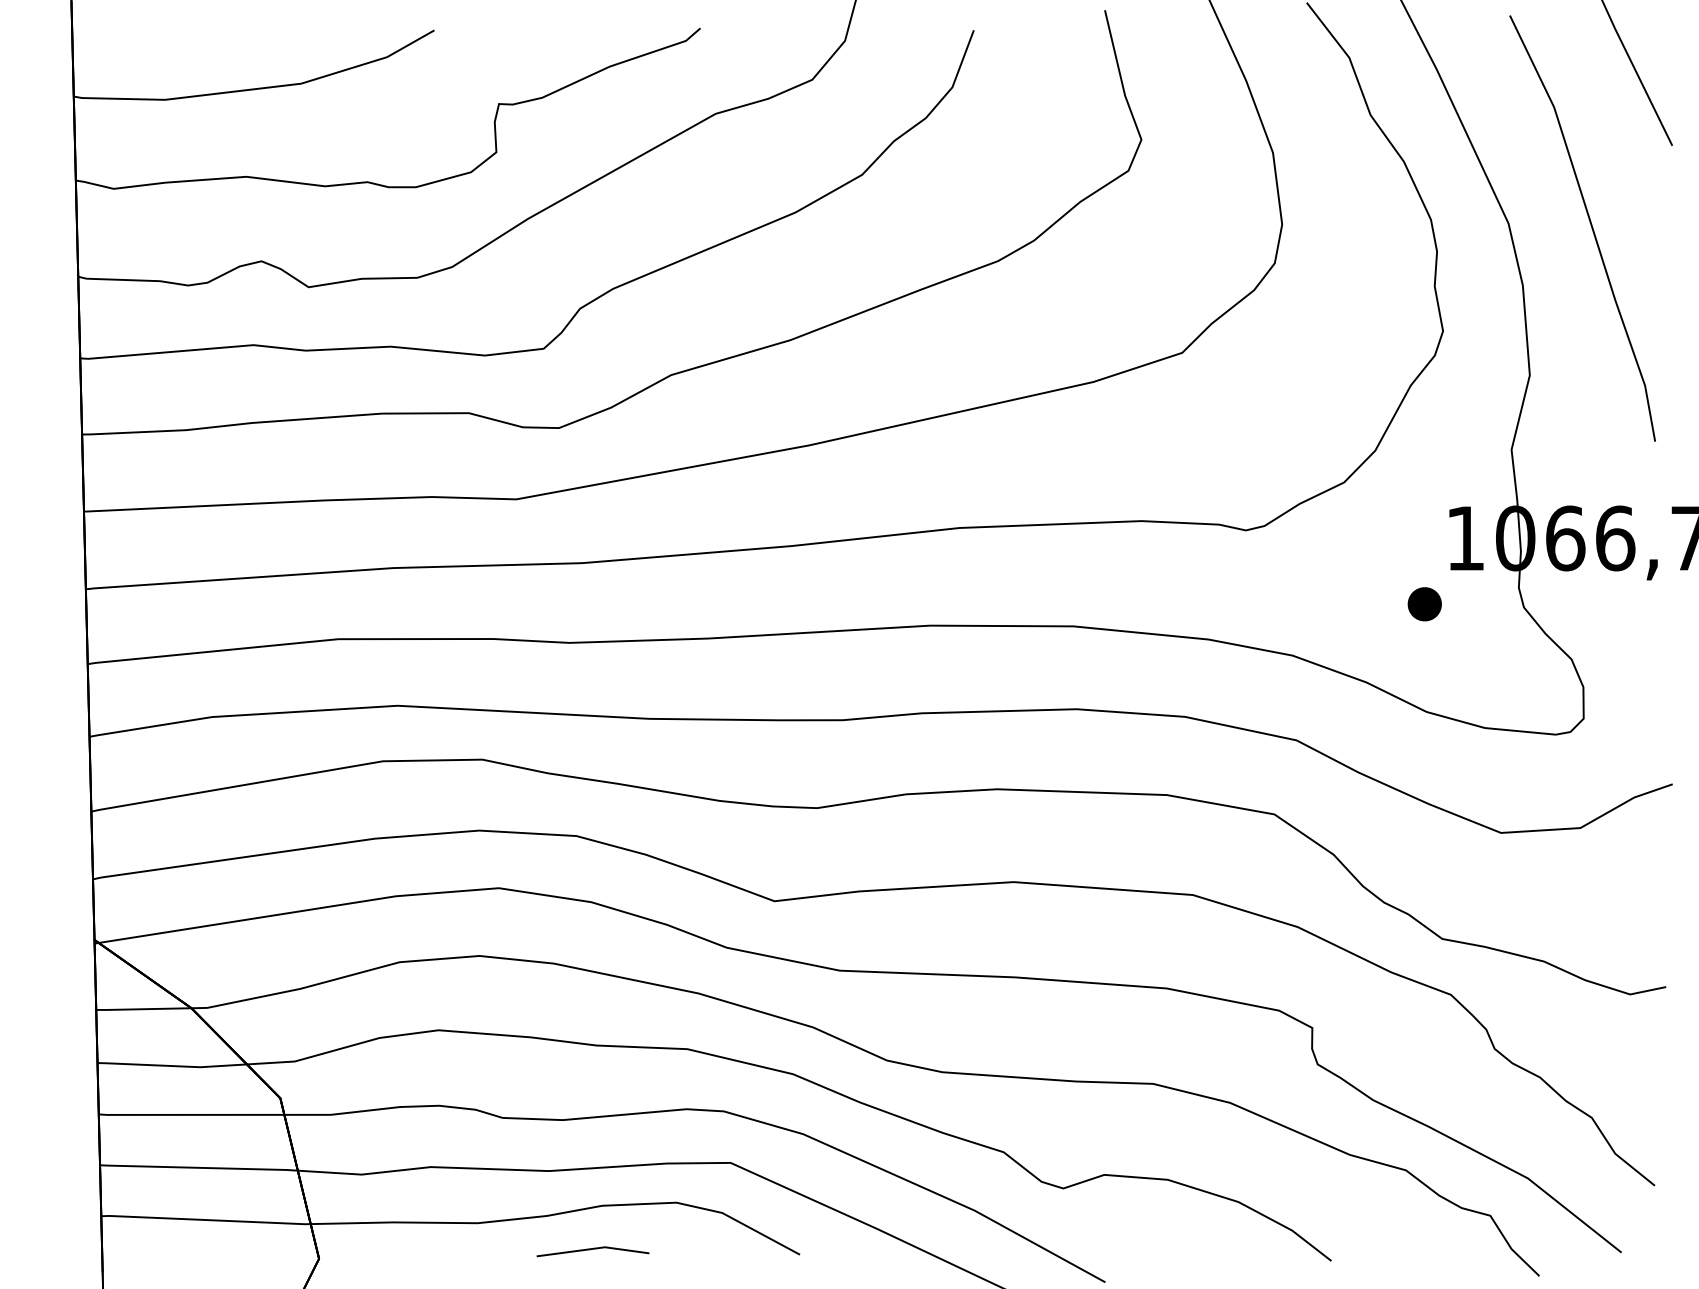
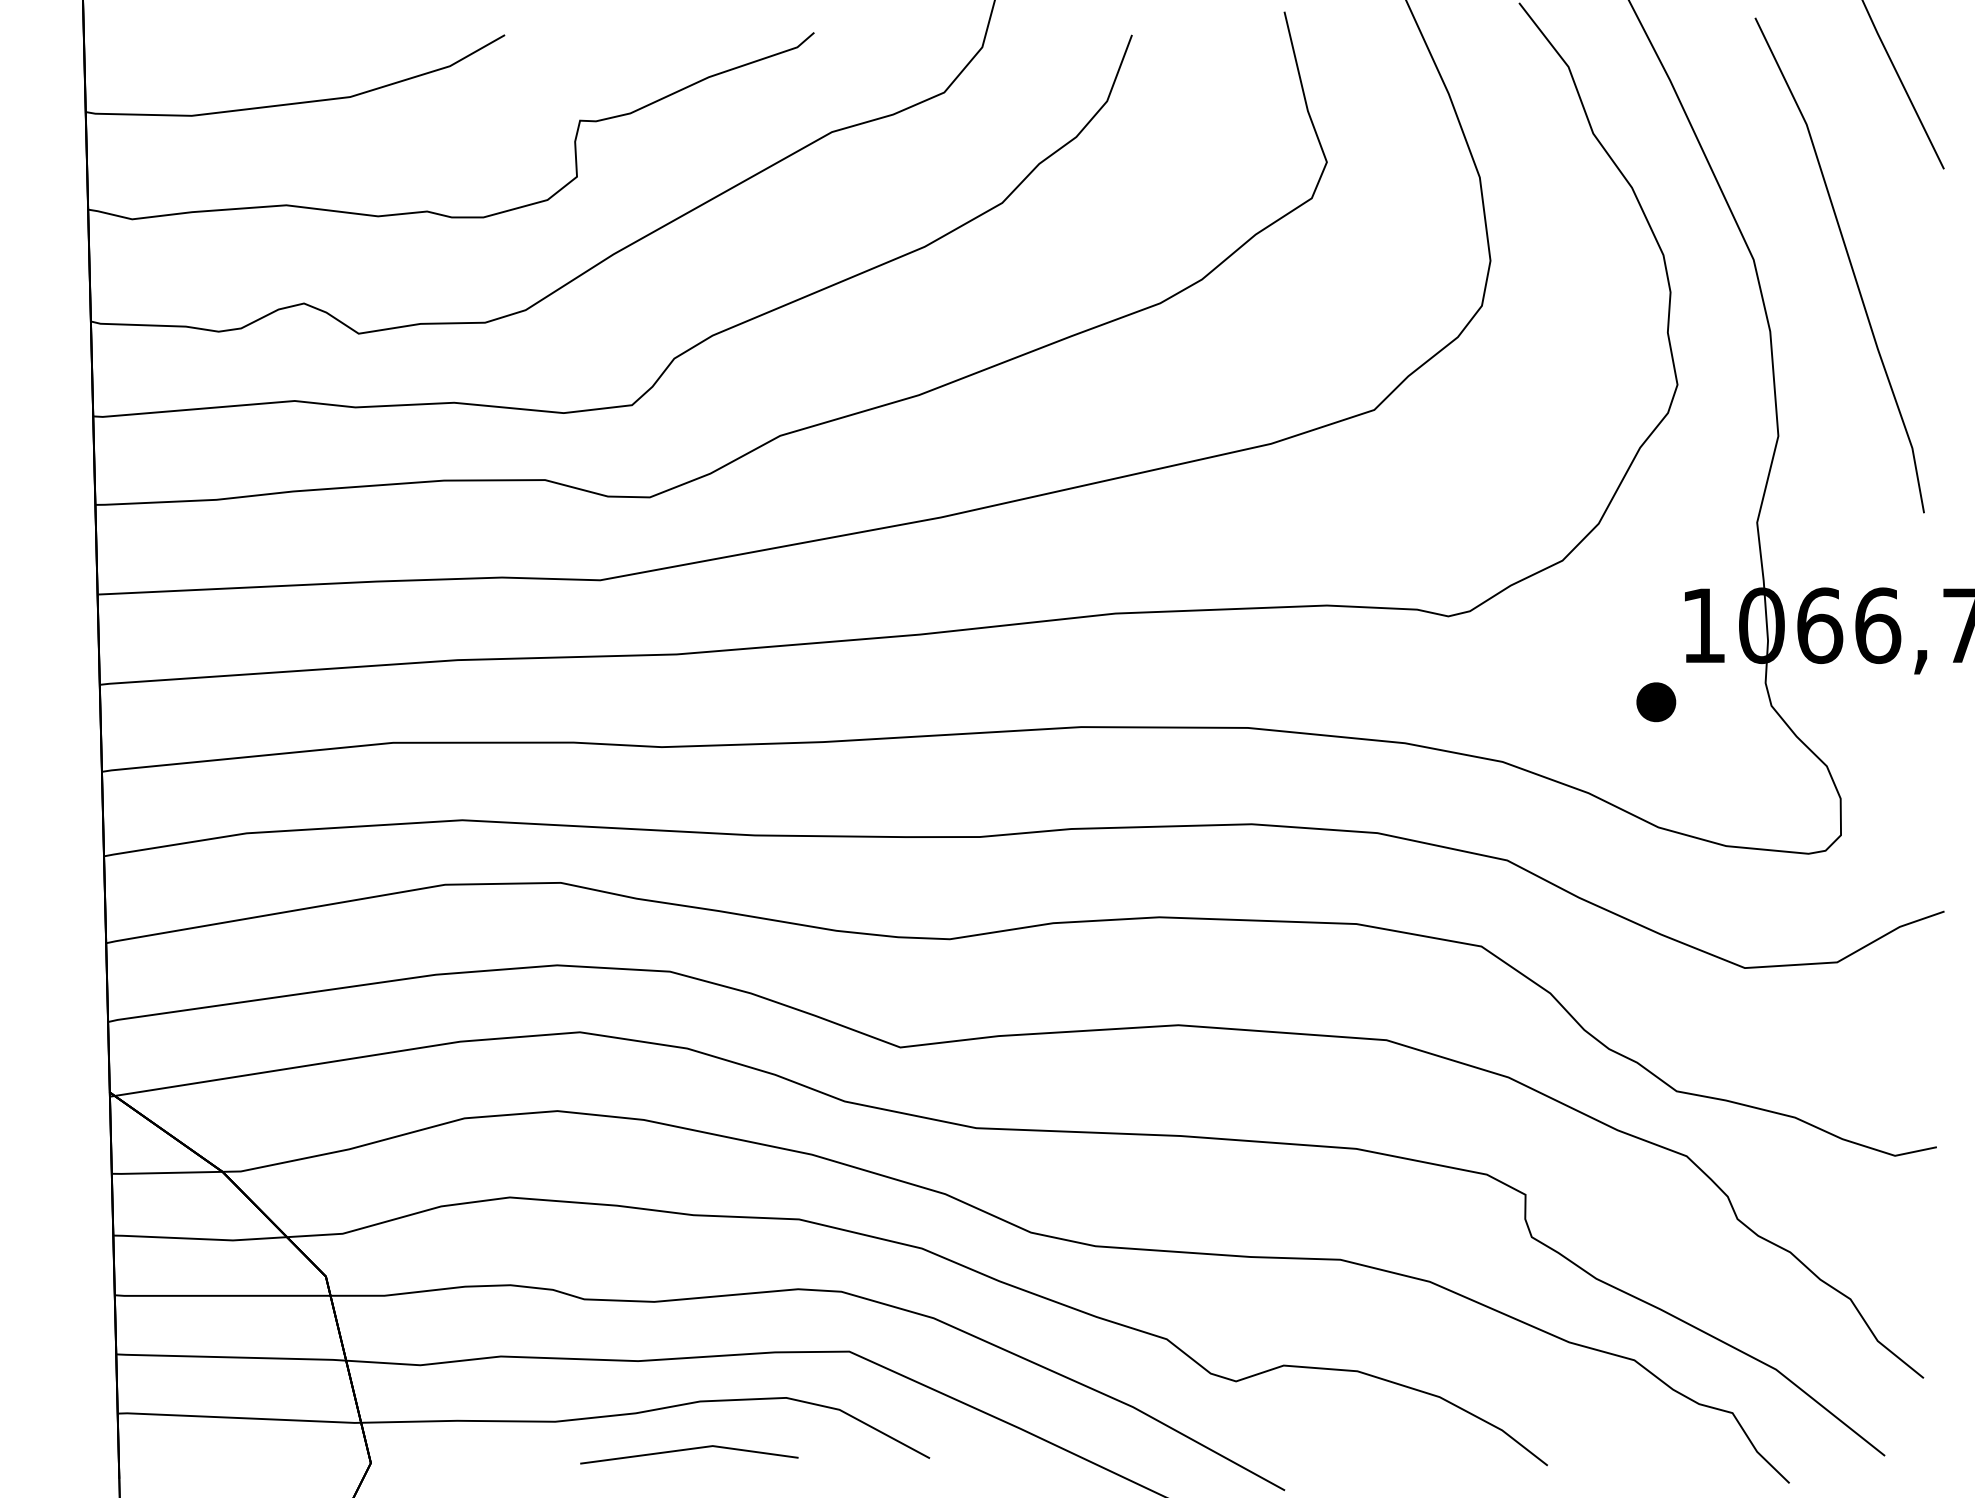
part: (592, 1251) -> (688, 1454), size x1.67

